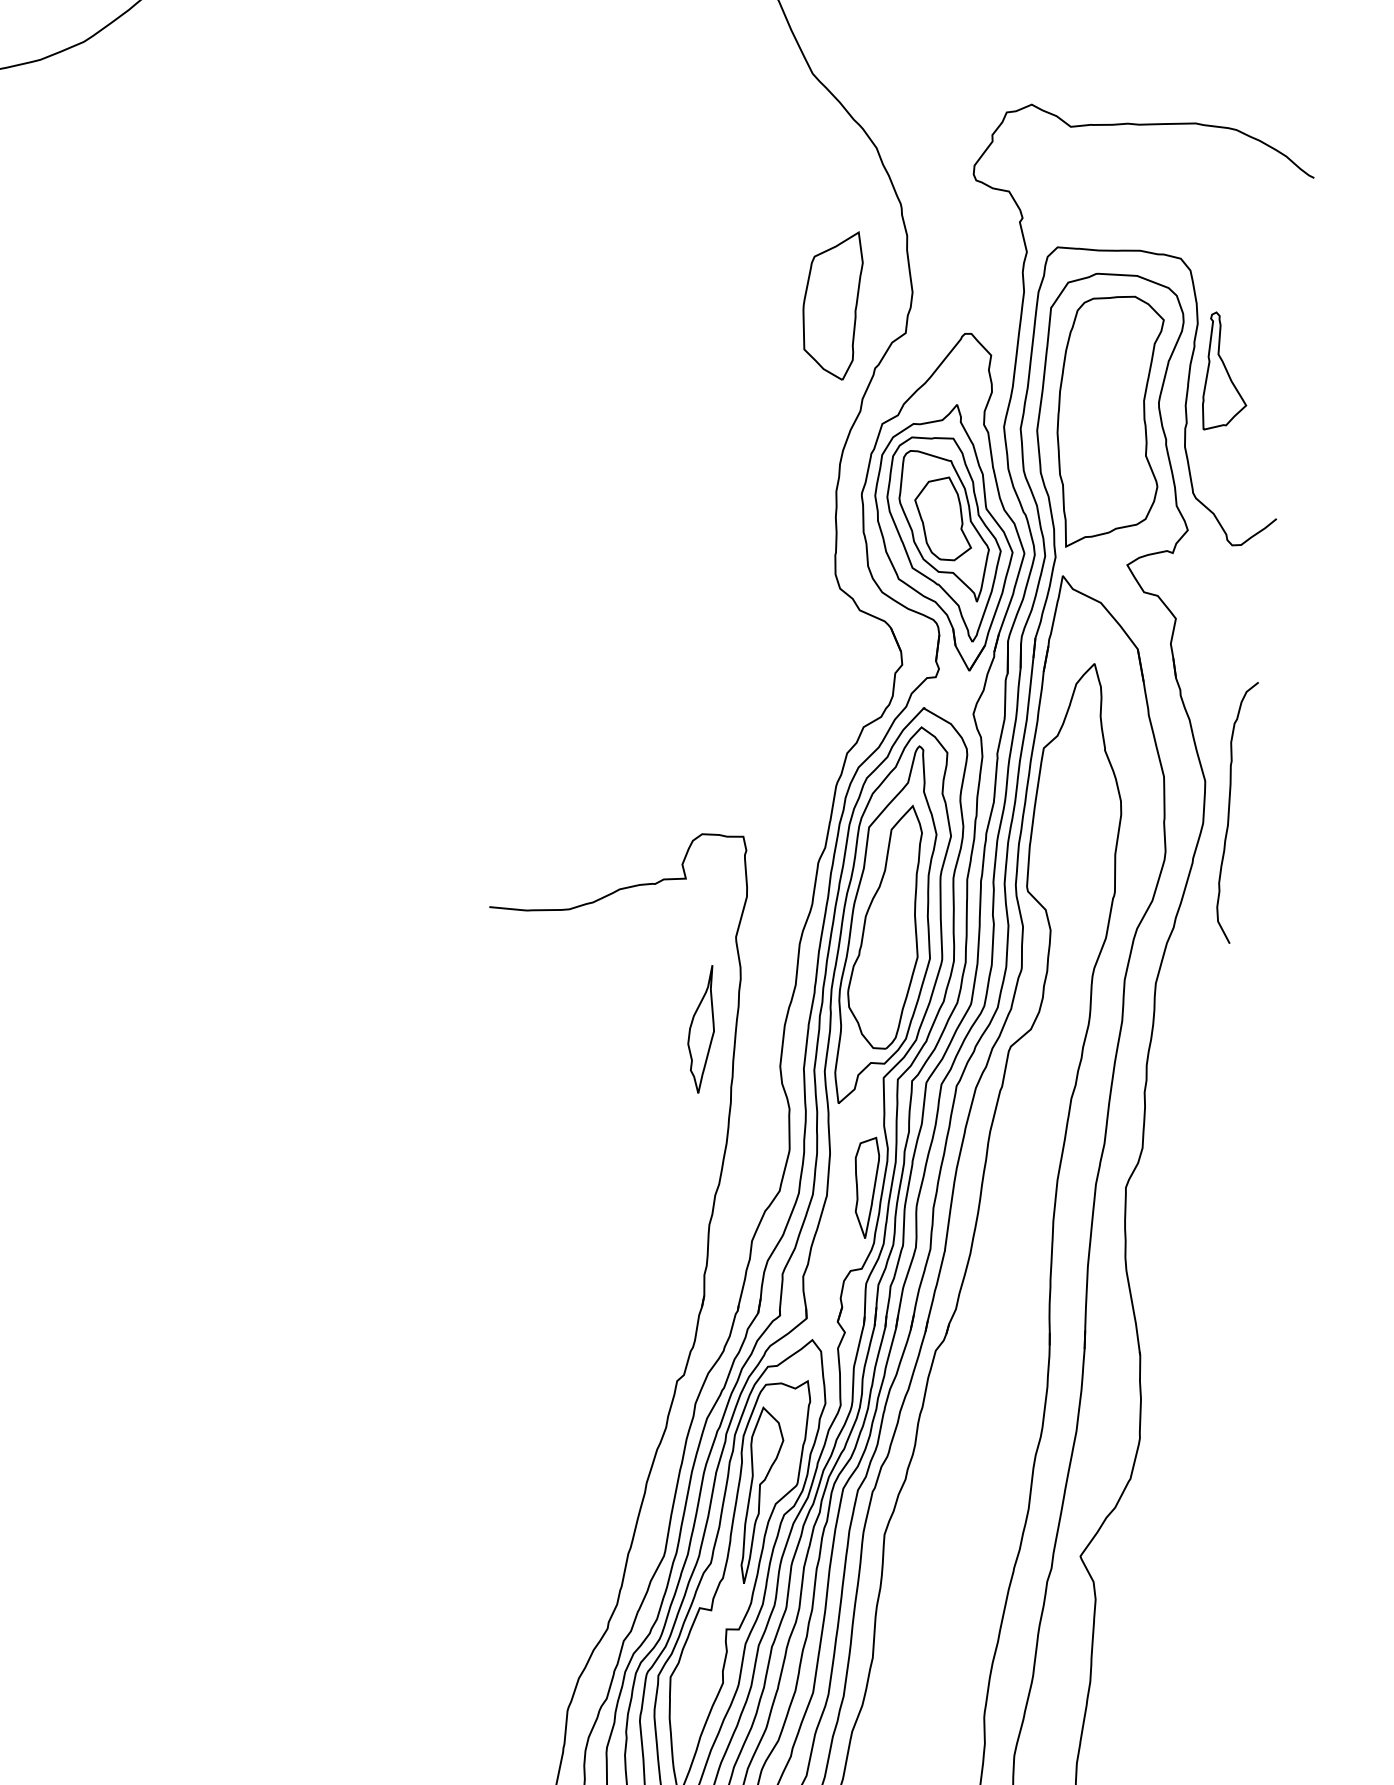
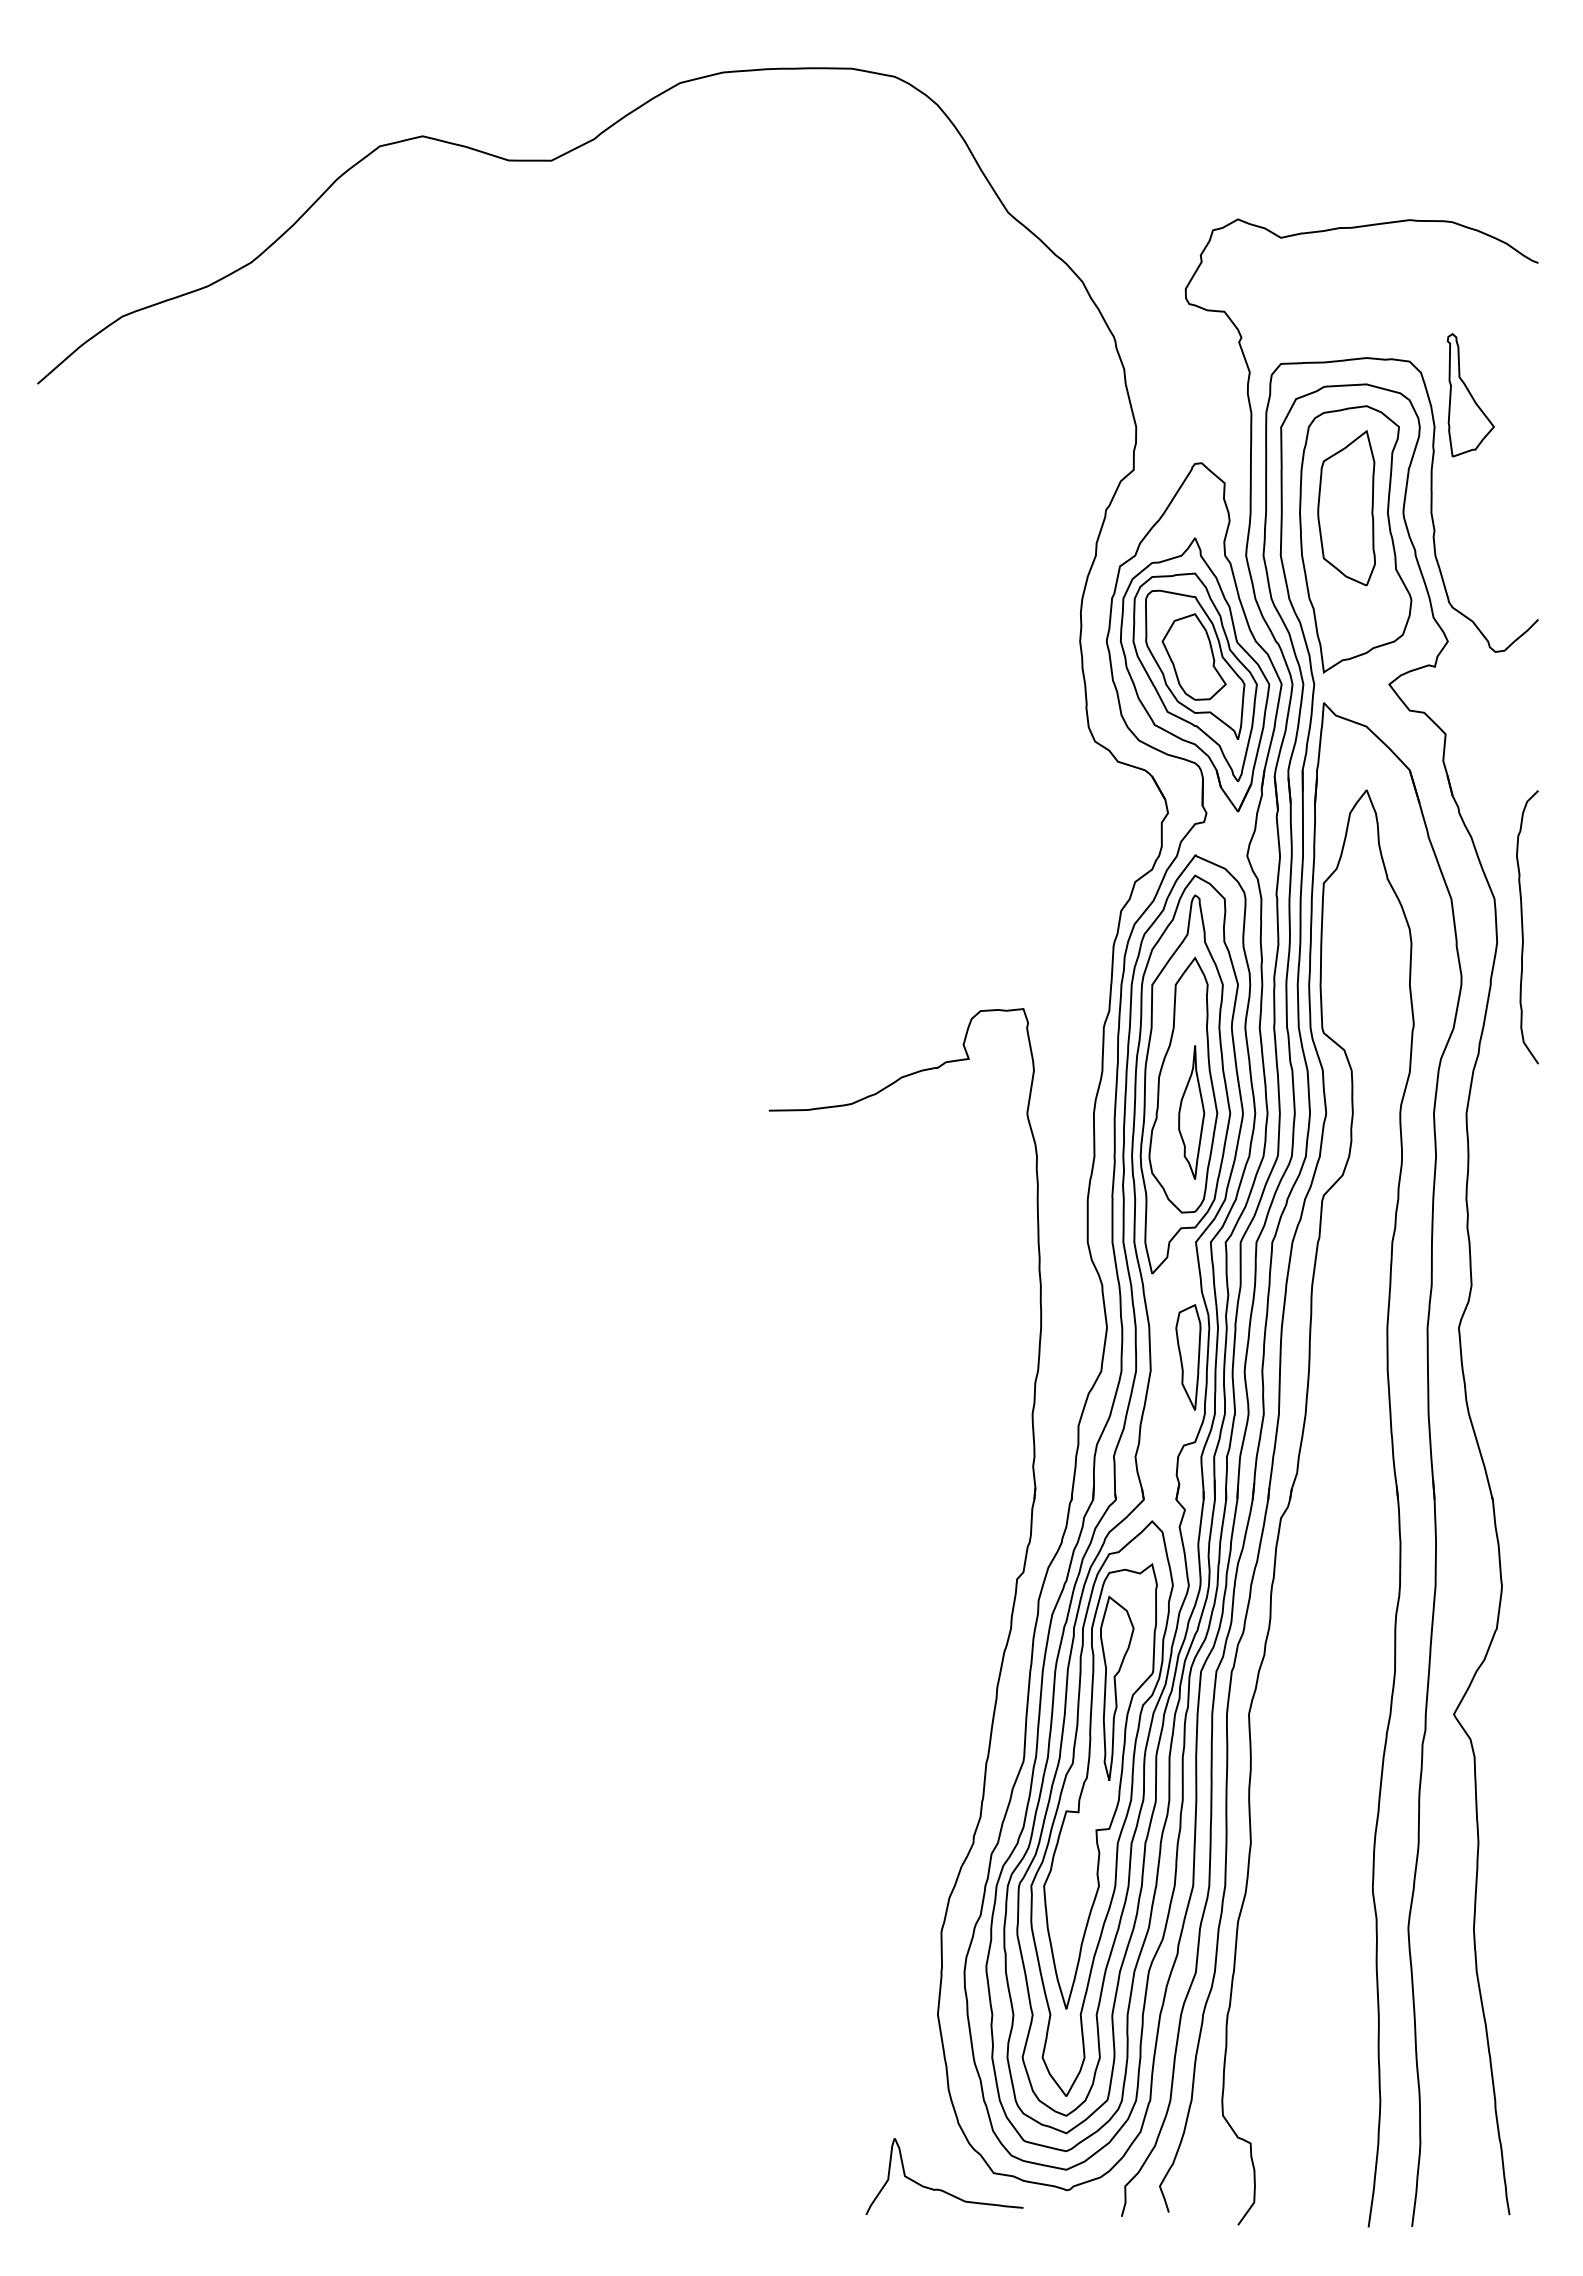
part: (831, 304) -> (1346, 508), moved
part: (1227, 373) -> (1470, 395), moved
part: (701, 1029) -> (1191, 1112), moved

